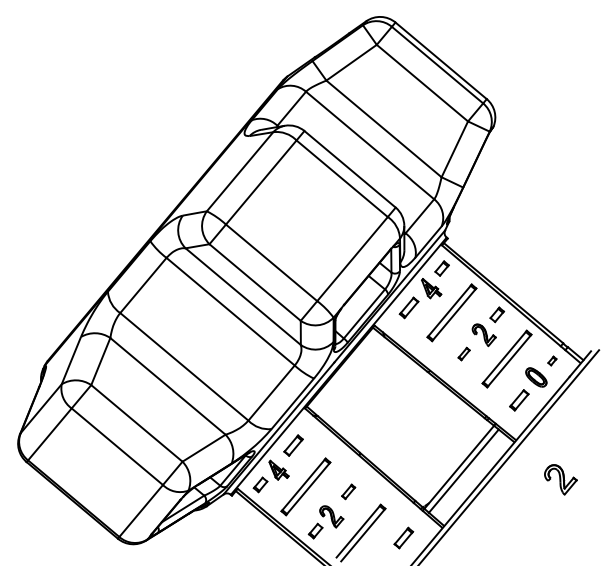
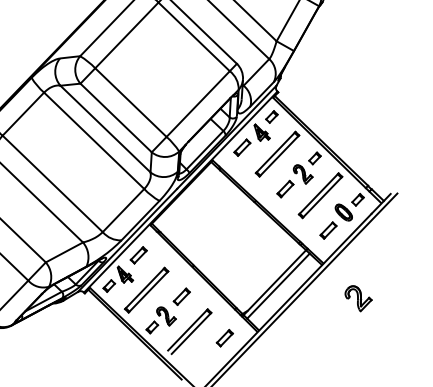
part: (463, 353) -> (284, 188), size x1.67
part: (552, 360) -> (358, 199), size x1.67
part: (348, 491) -> (181, 296), size x1.43

